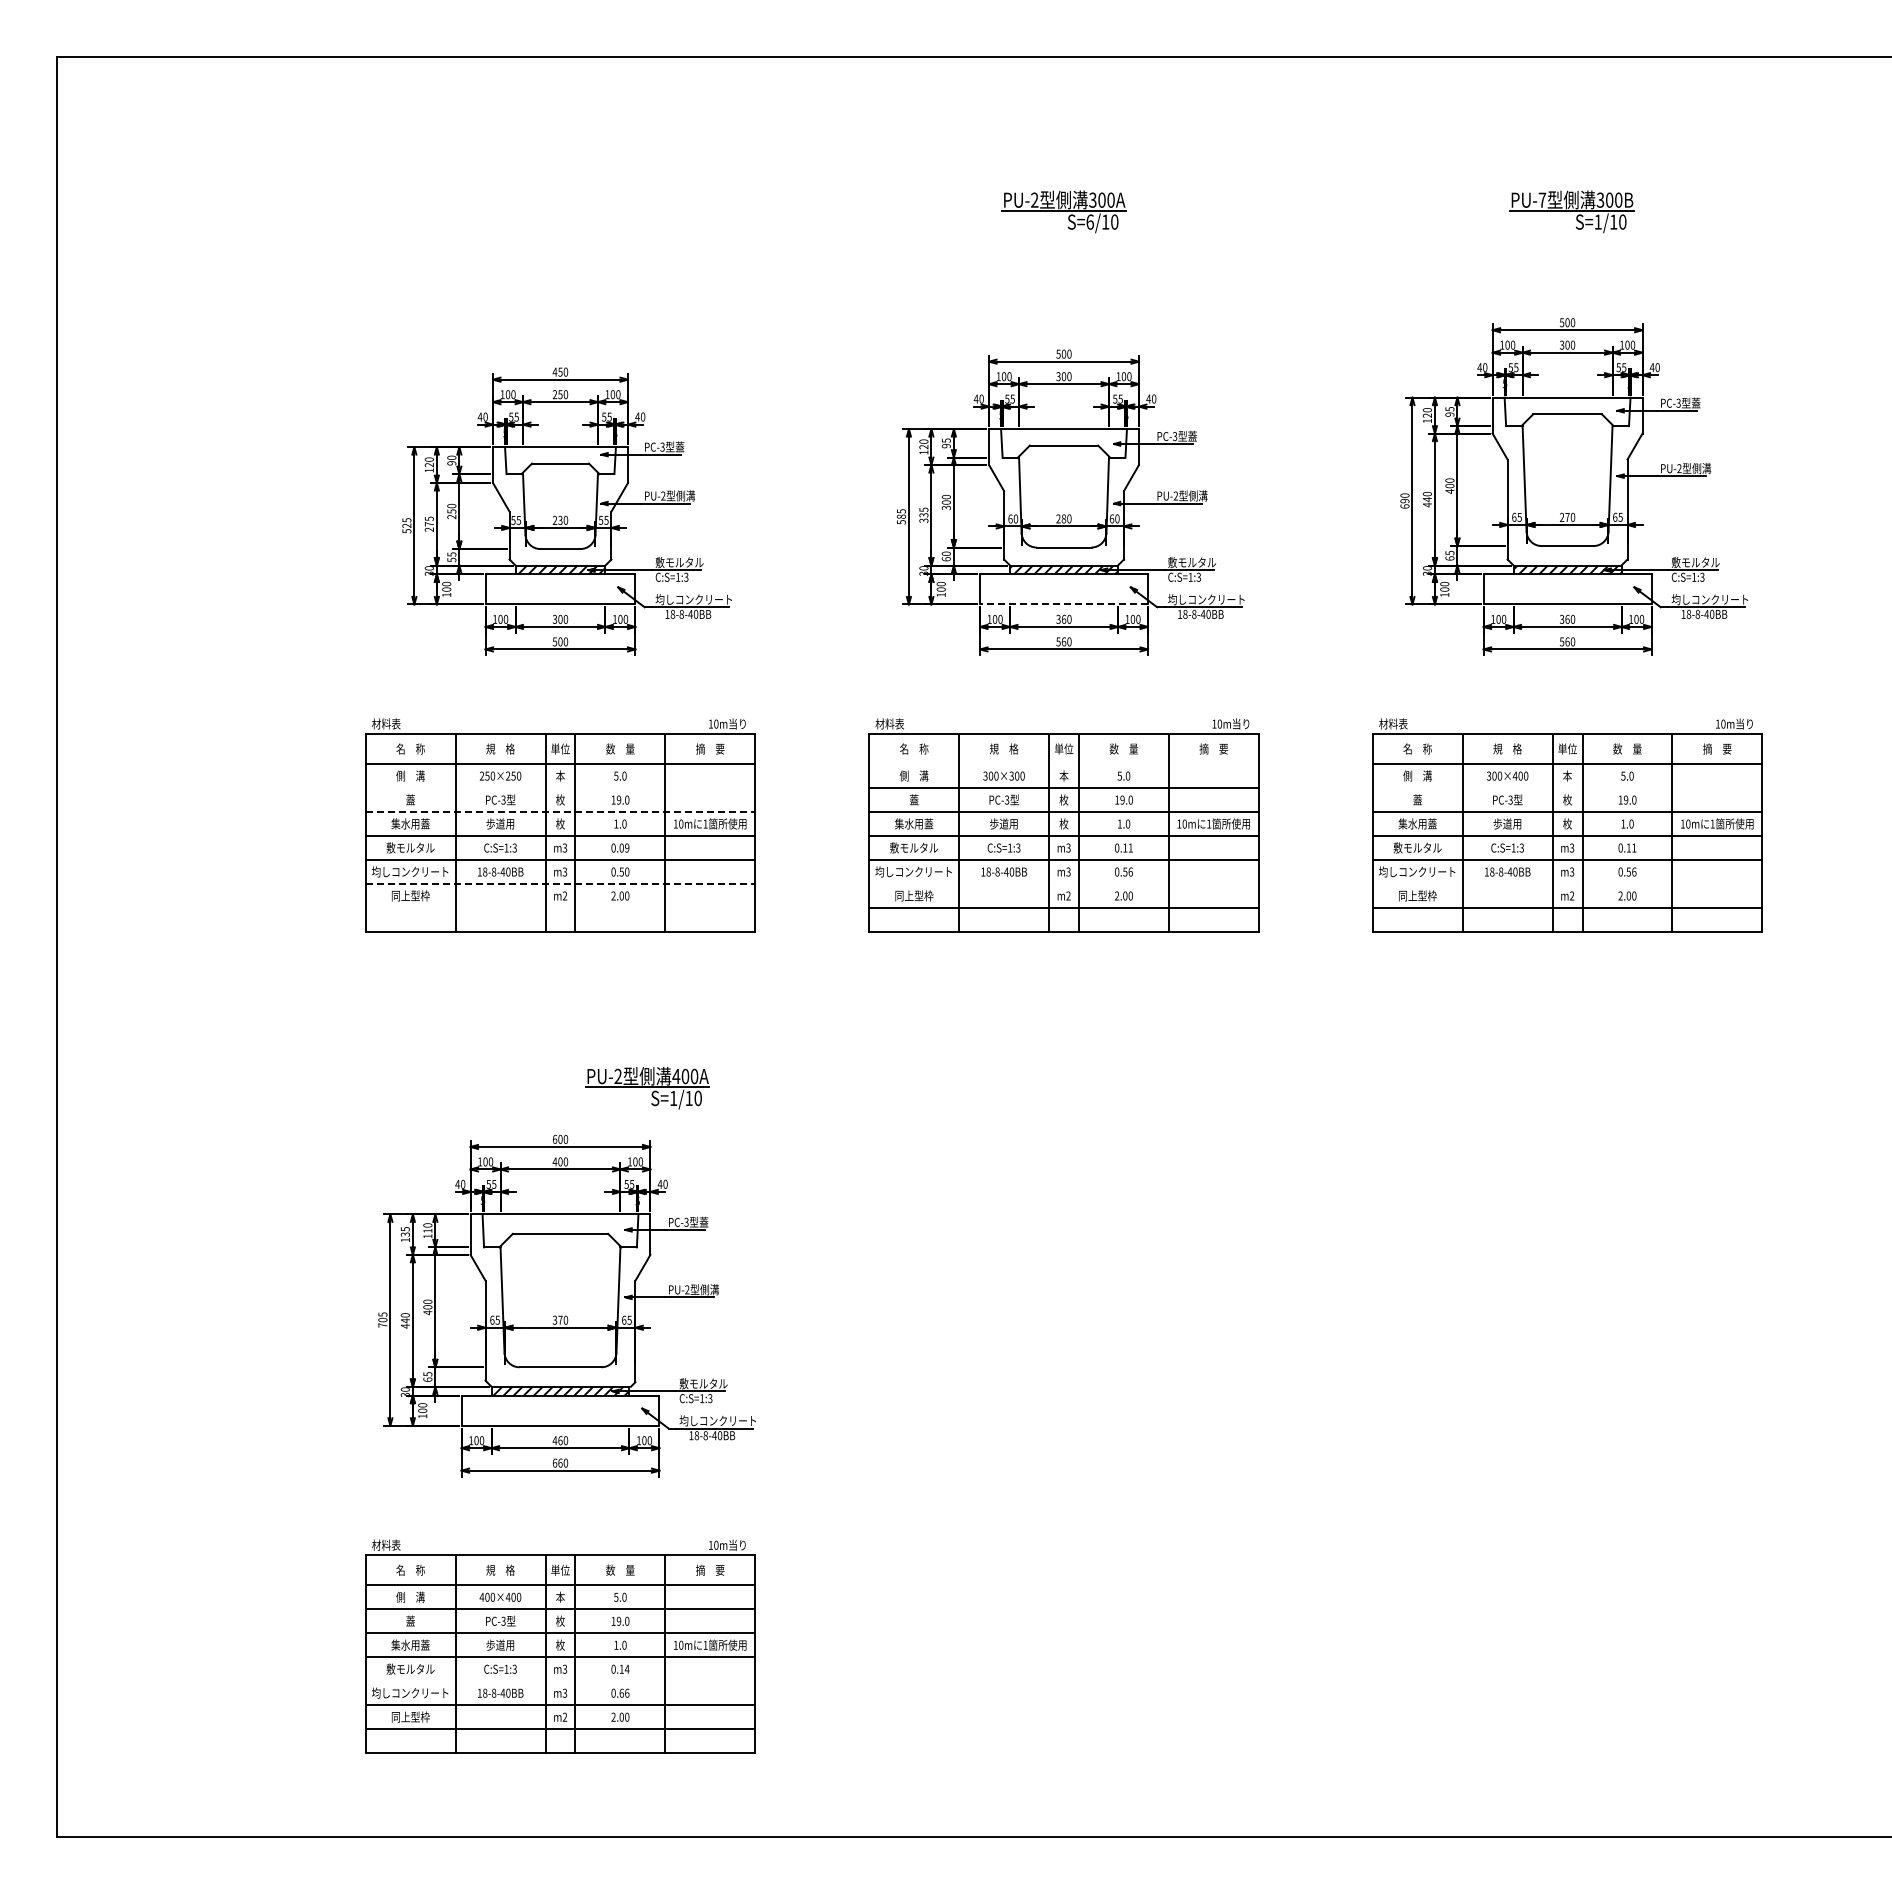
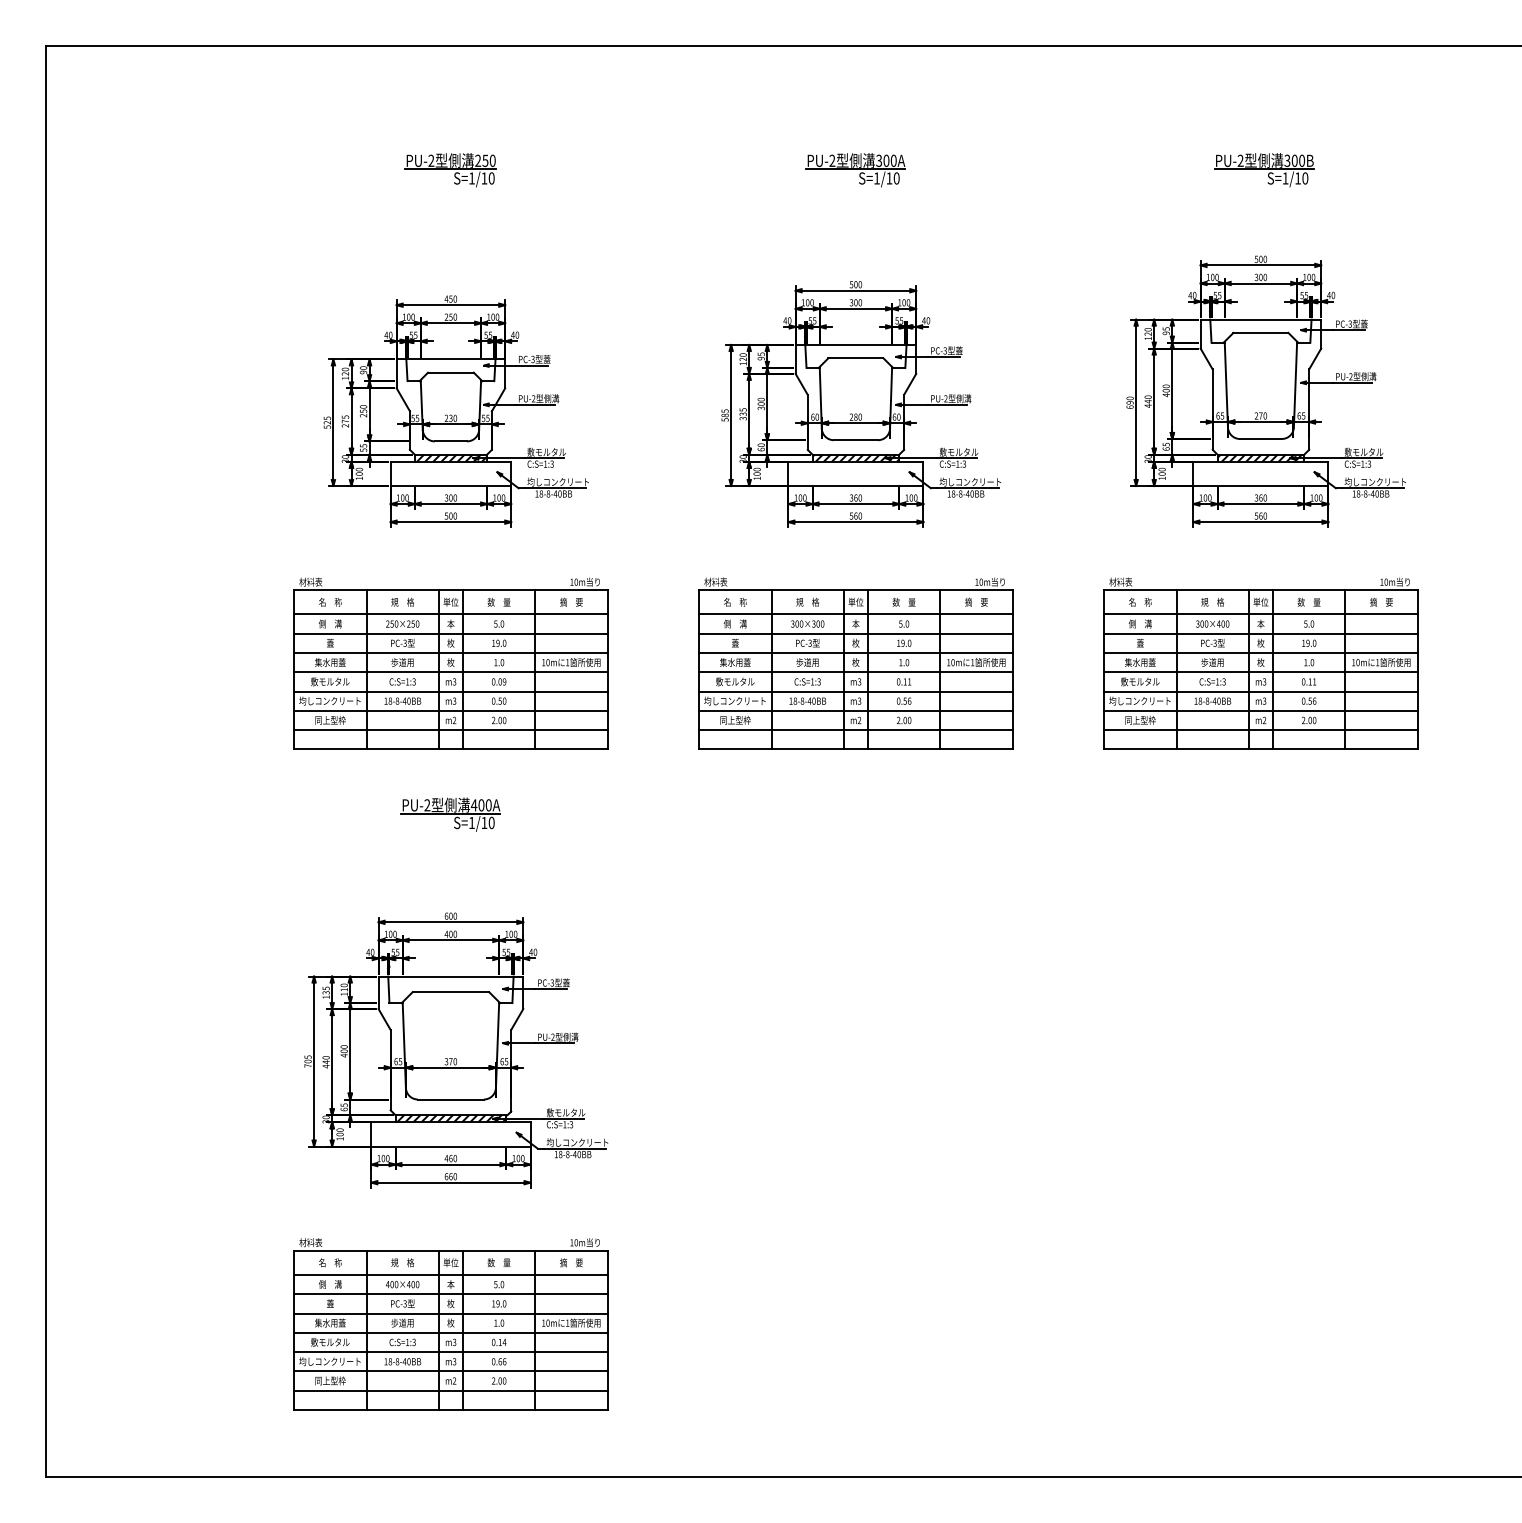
text: (1542, 199) -> (1240, 160), PU-7 -> PU-2
part: (560, 211) -> (450, 169), added
text: (1089, 221) -> (876, 177), S=6/10 -> S=1/10
line: (1064, 604) -> (856, 486), dashed -> solid
line: (1063, 764) -> (855, 614), added
line: (560, 788) -> (450, 634), added
line: (1567, 788) -> (1260, 634), added
line: (560, 812) -> (450, 653), dashed -> solid
line: (560, 884) -> (450, 711), dashed -> solid
line: (1063, 884) -> (855, 711), added
line: (1567, 884) -> (1260, 711), added
line: (560, 908) -> (450, 730), added
part: (647, 1087) -> (450, 814), moved
line: (560, 1681) -> (450, 1352), added

